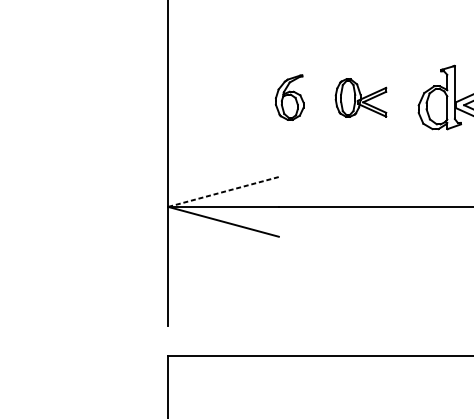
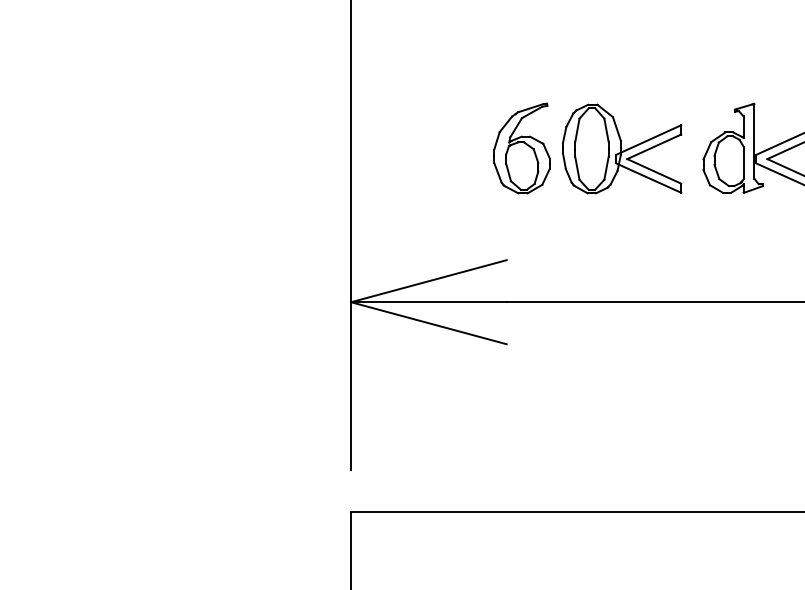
part: (289, 97) -> (521, 148), size x1.43
part: (361, 97) -> (622, 148), size x1.67
line: (223, 192) -> (428, 281), dashed -> solid

